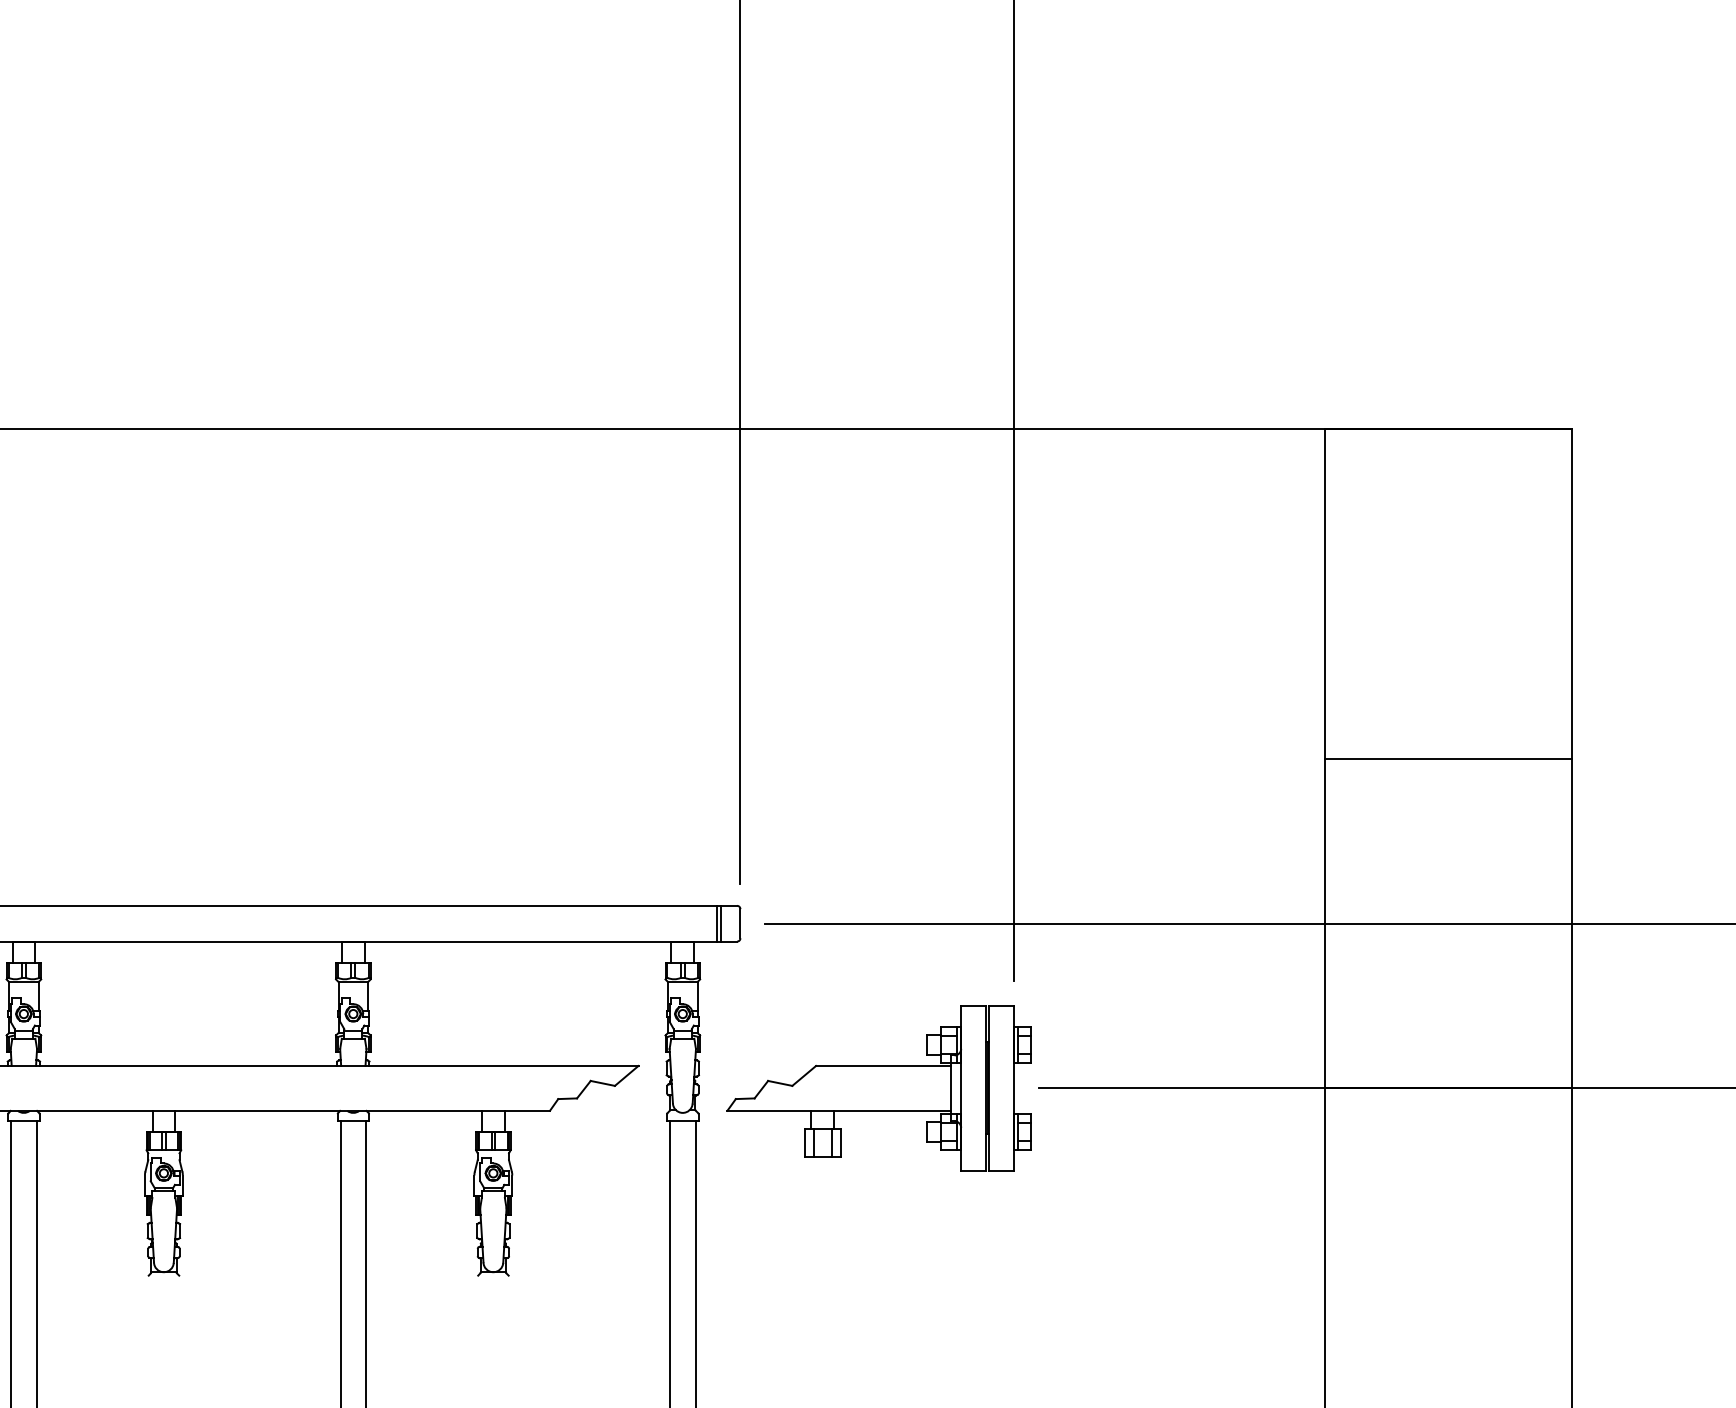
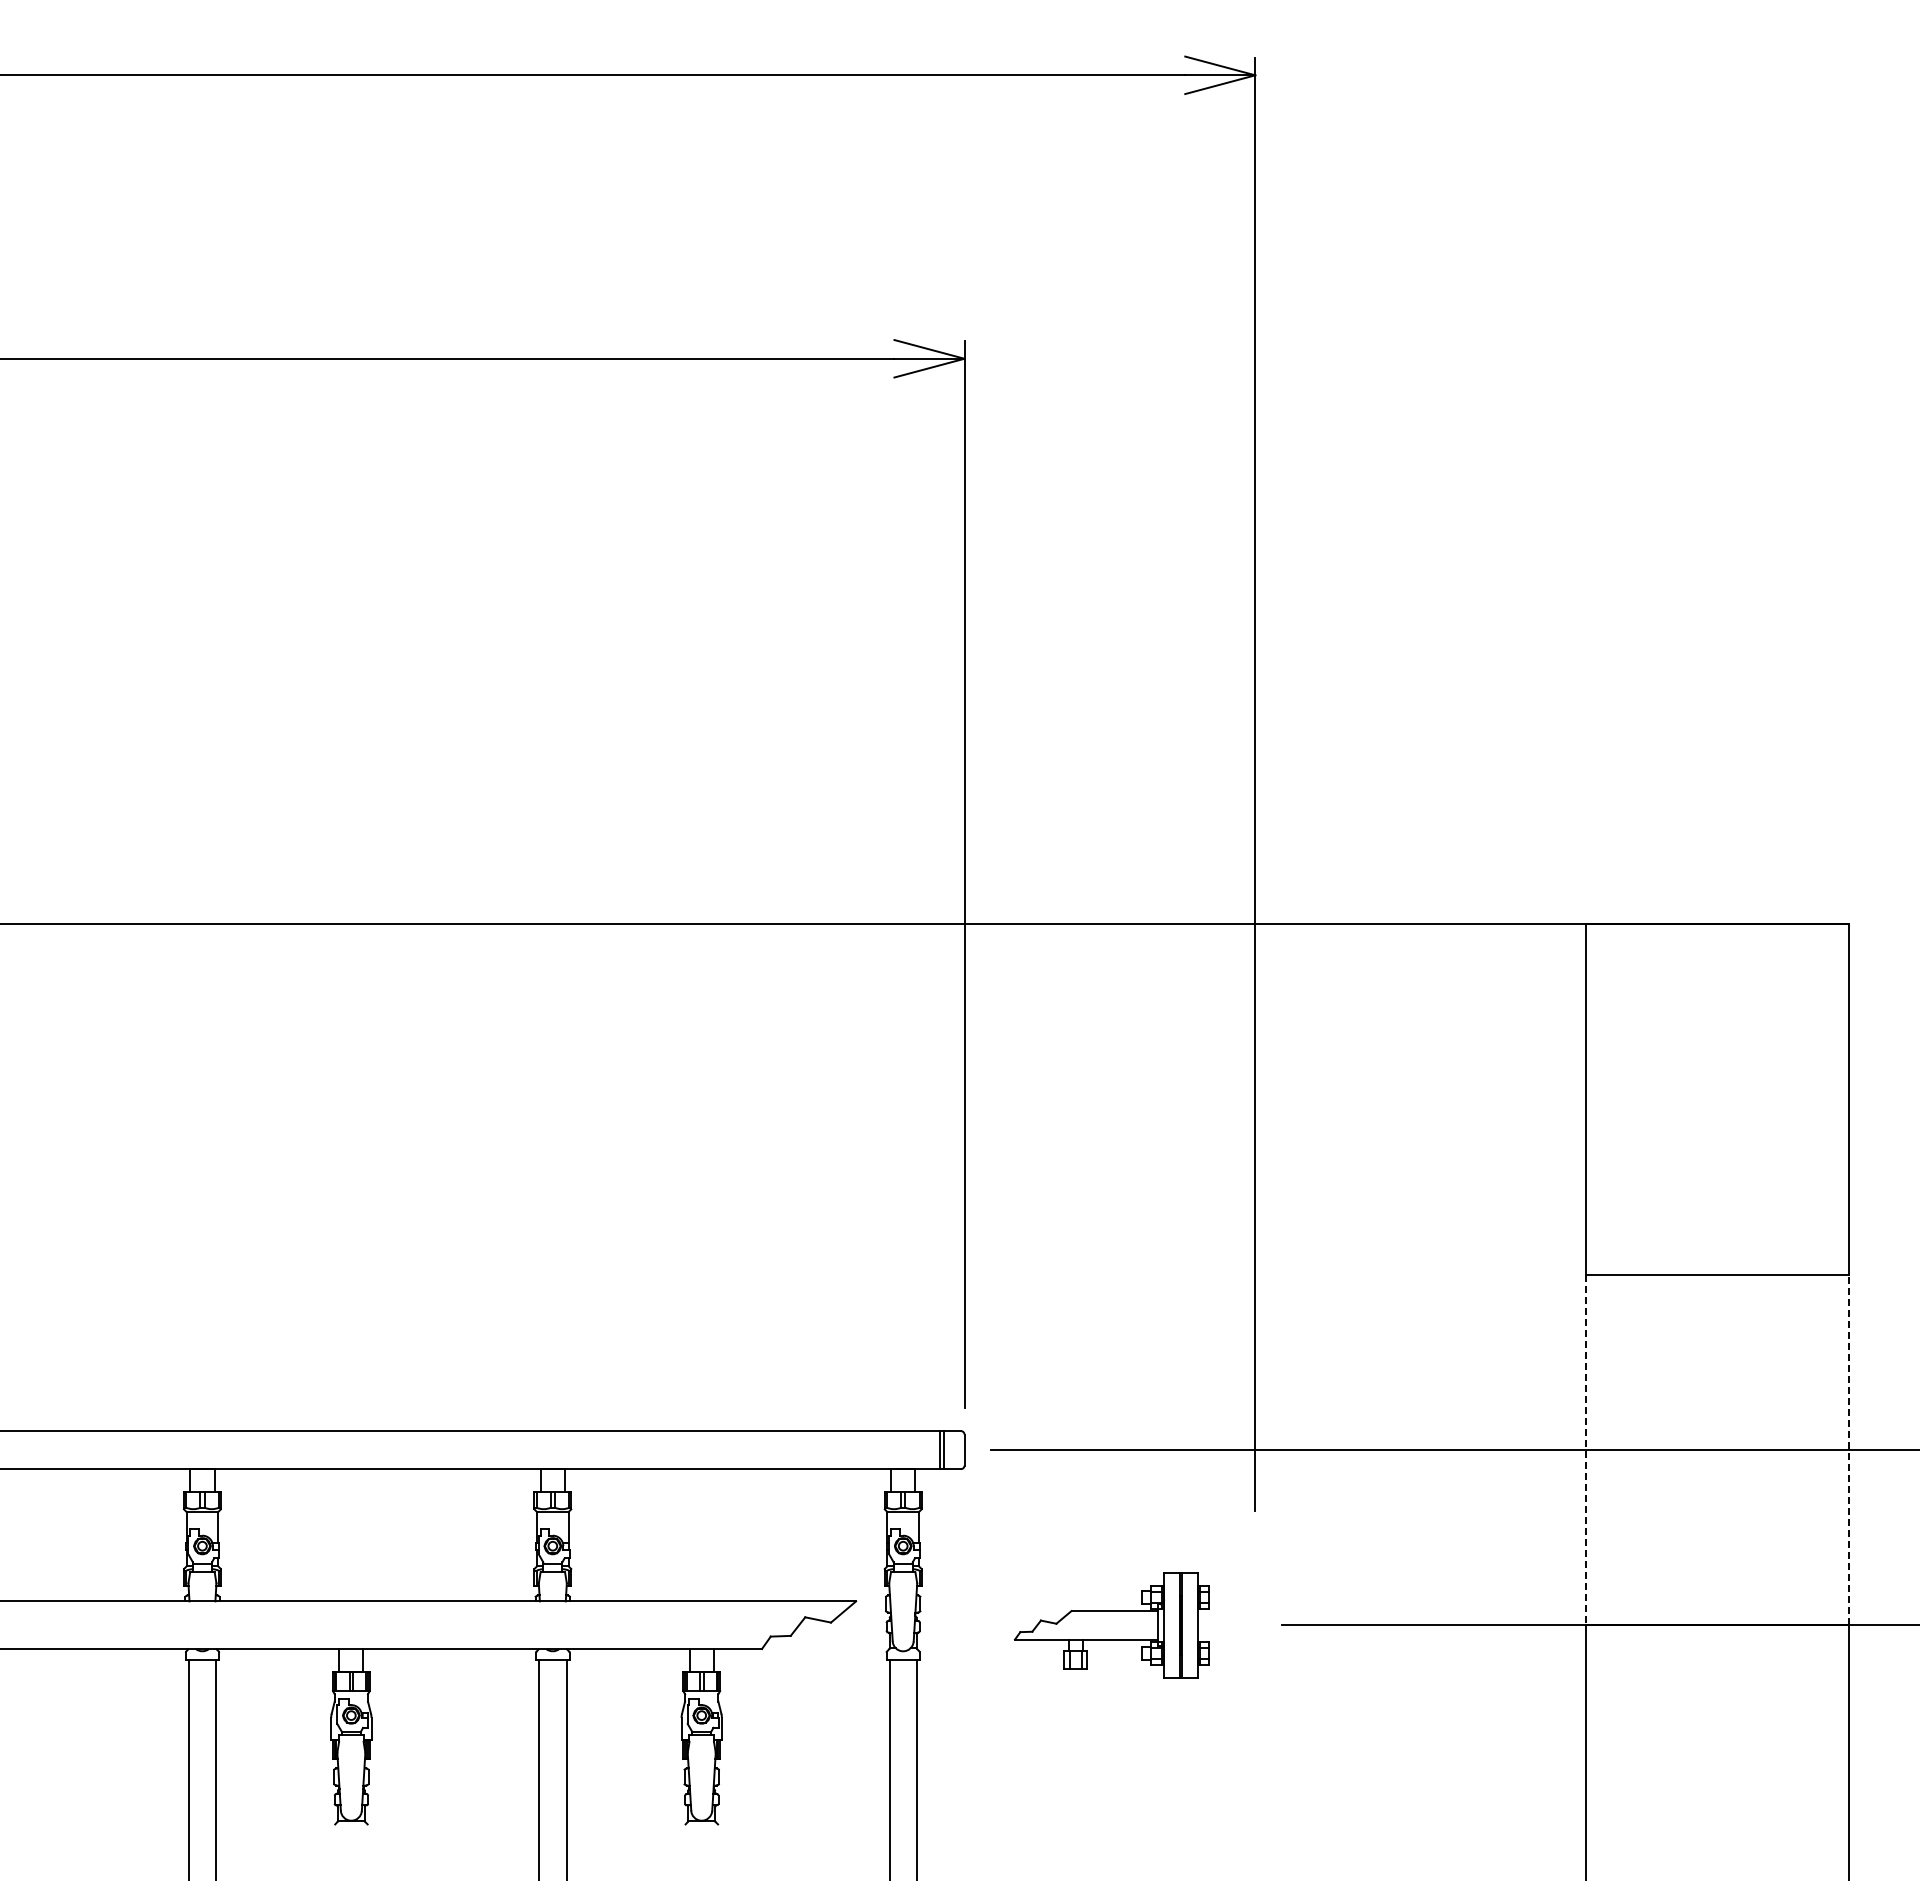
line: (1572, 923) -> (1849, 1449), solid -> dashed
line: (1325, 924) -> (1586, 1450), solid -> dashed
part: (878, 1088) -> (1111, 1625), size x0.6

